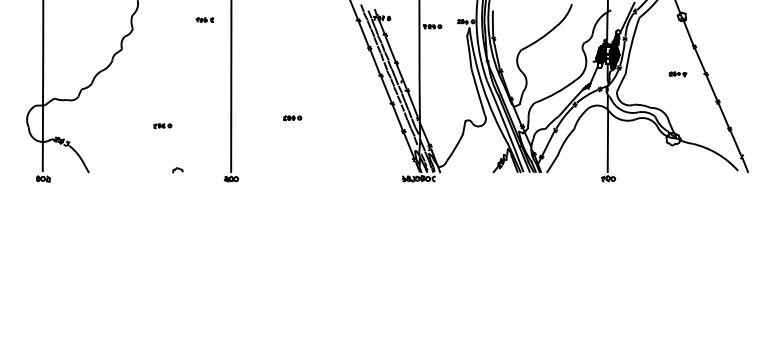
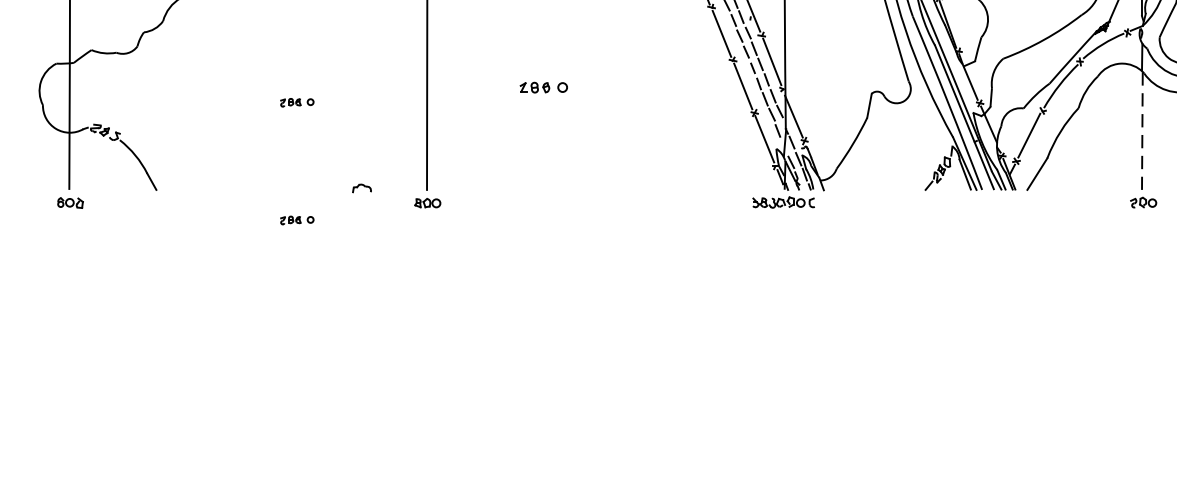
part: (292, 117) -> (543, 86), size x1.4
line: (607, 141) -> (1141, 131), solid -> dashed
part: (177, 170) -> (361, 188), moved
part: (162, 188) -> (296, 221), added

